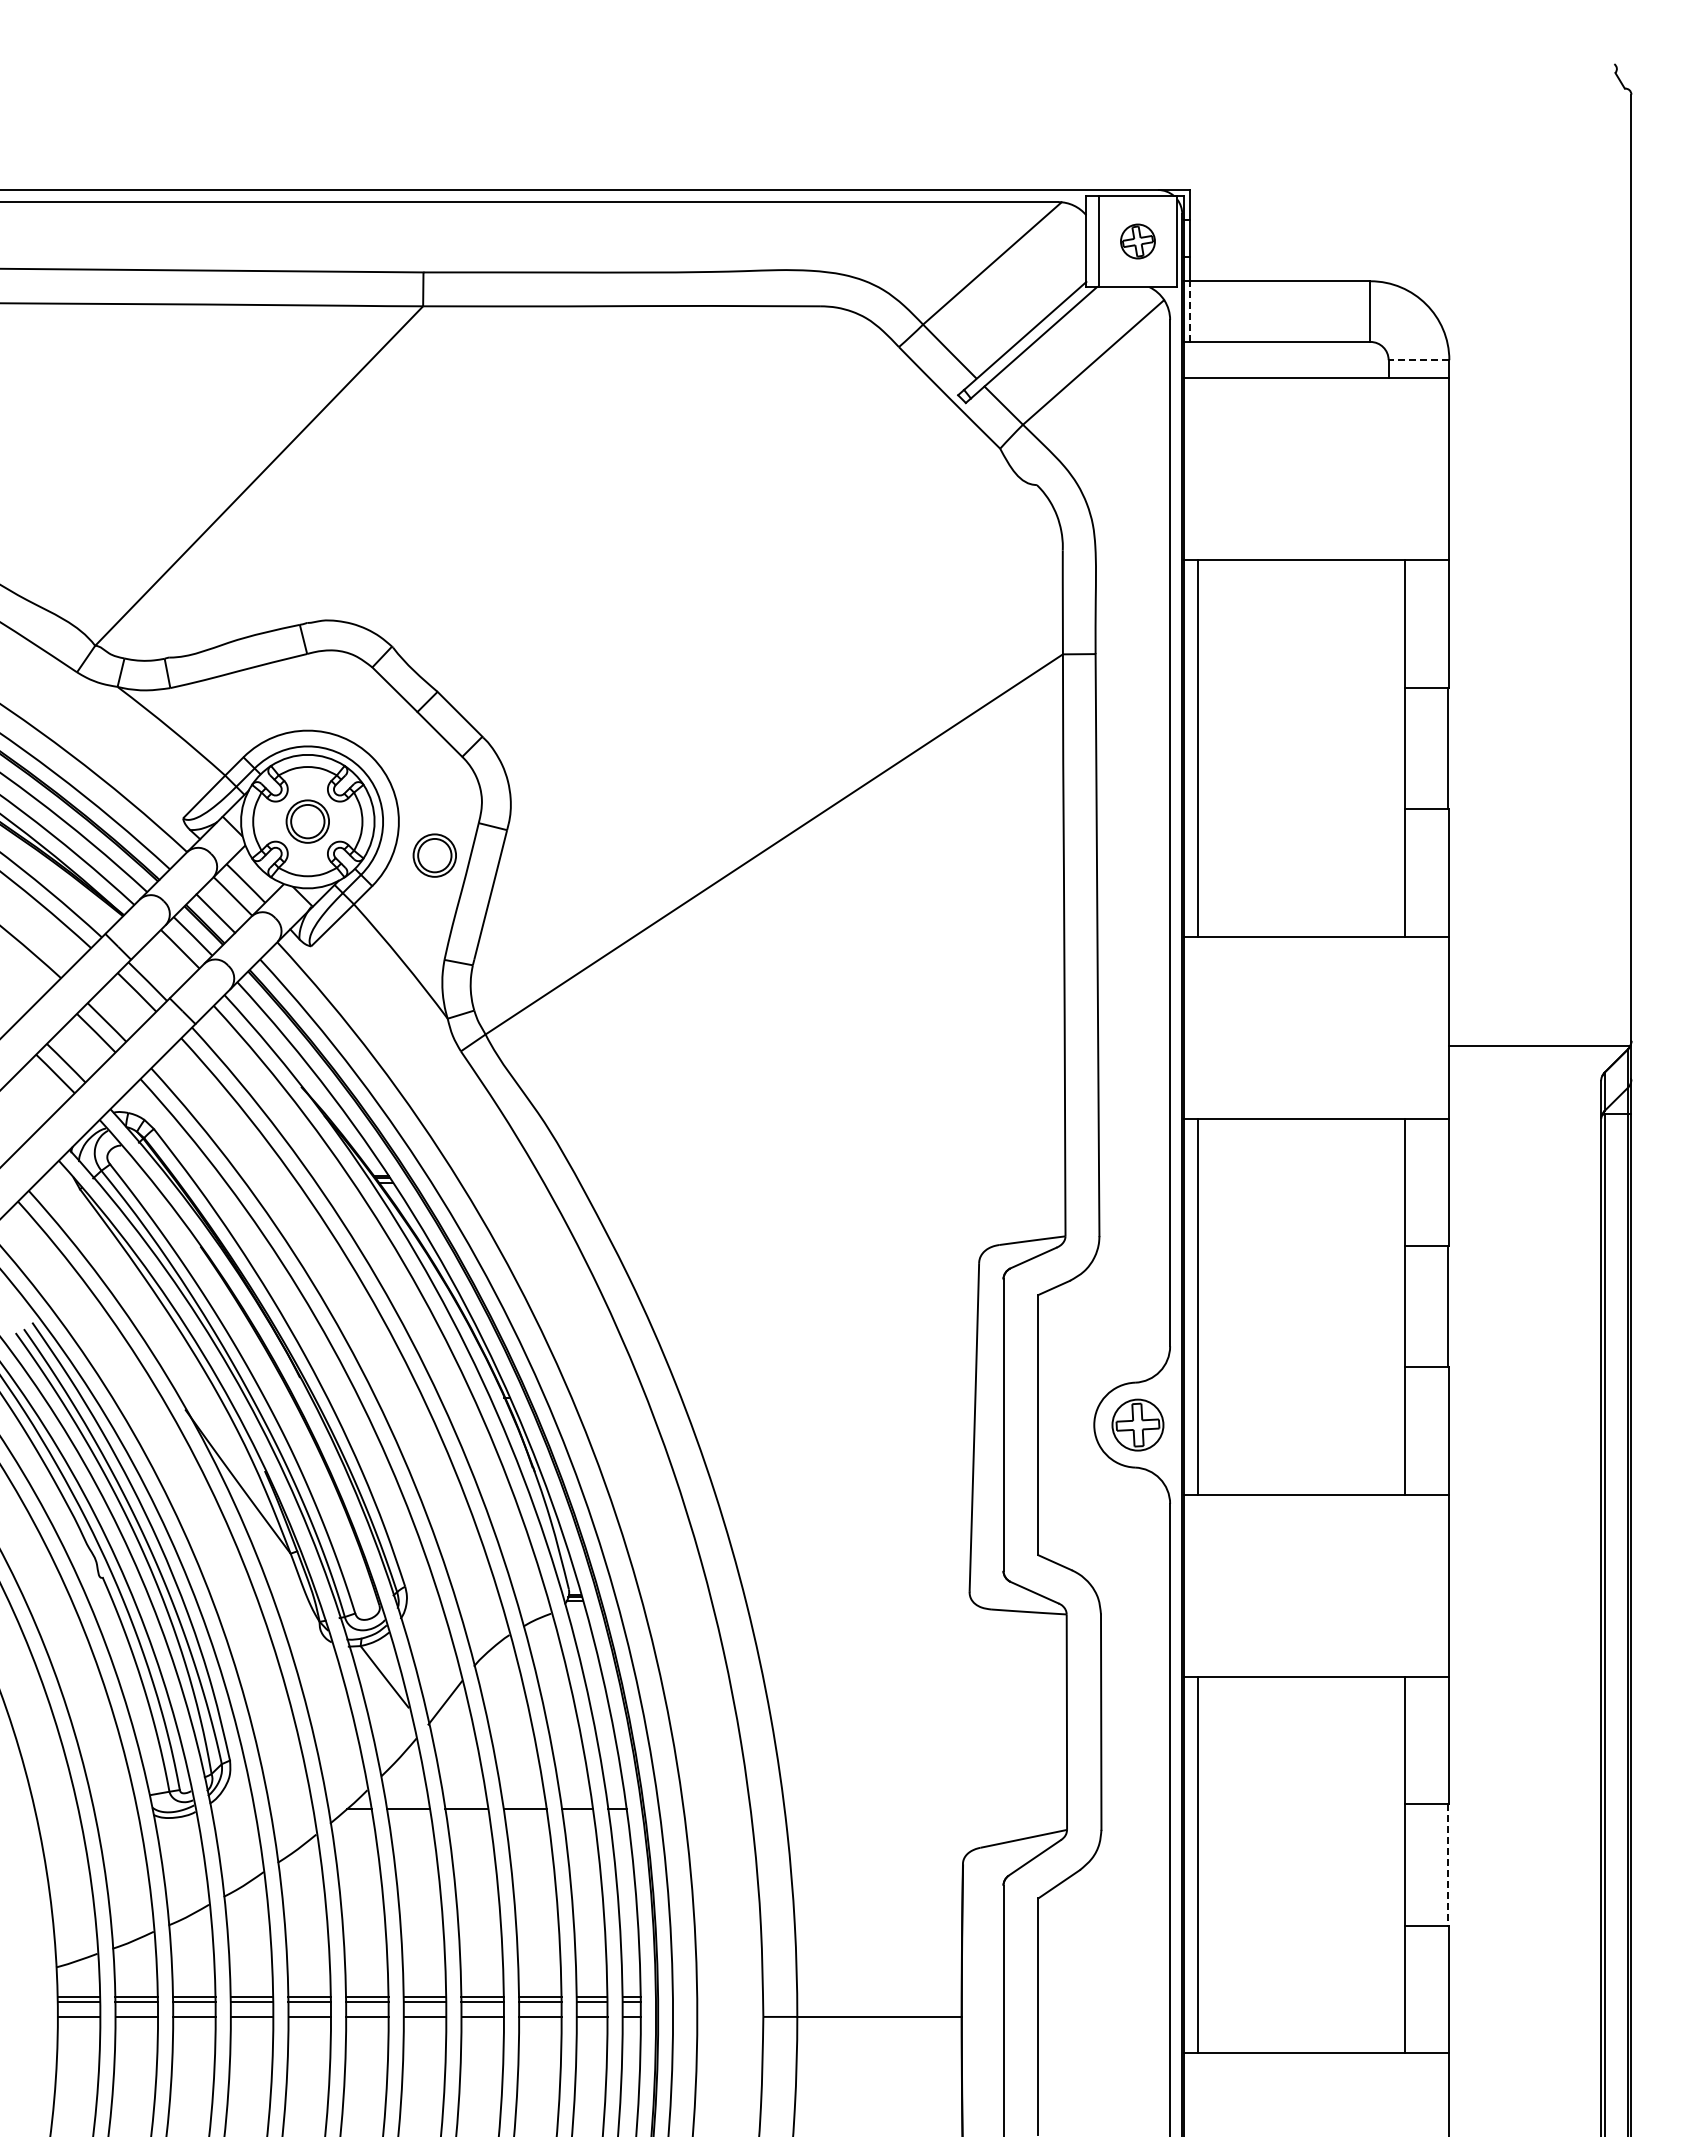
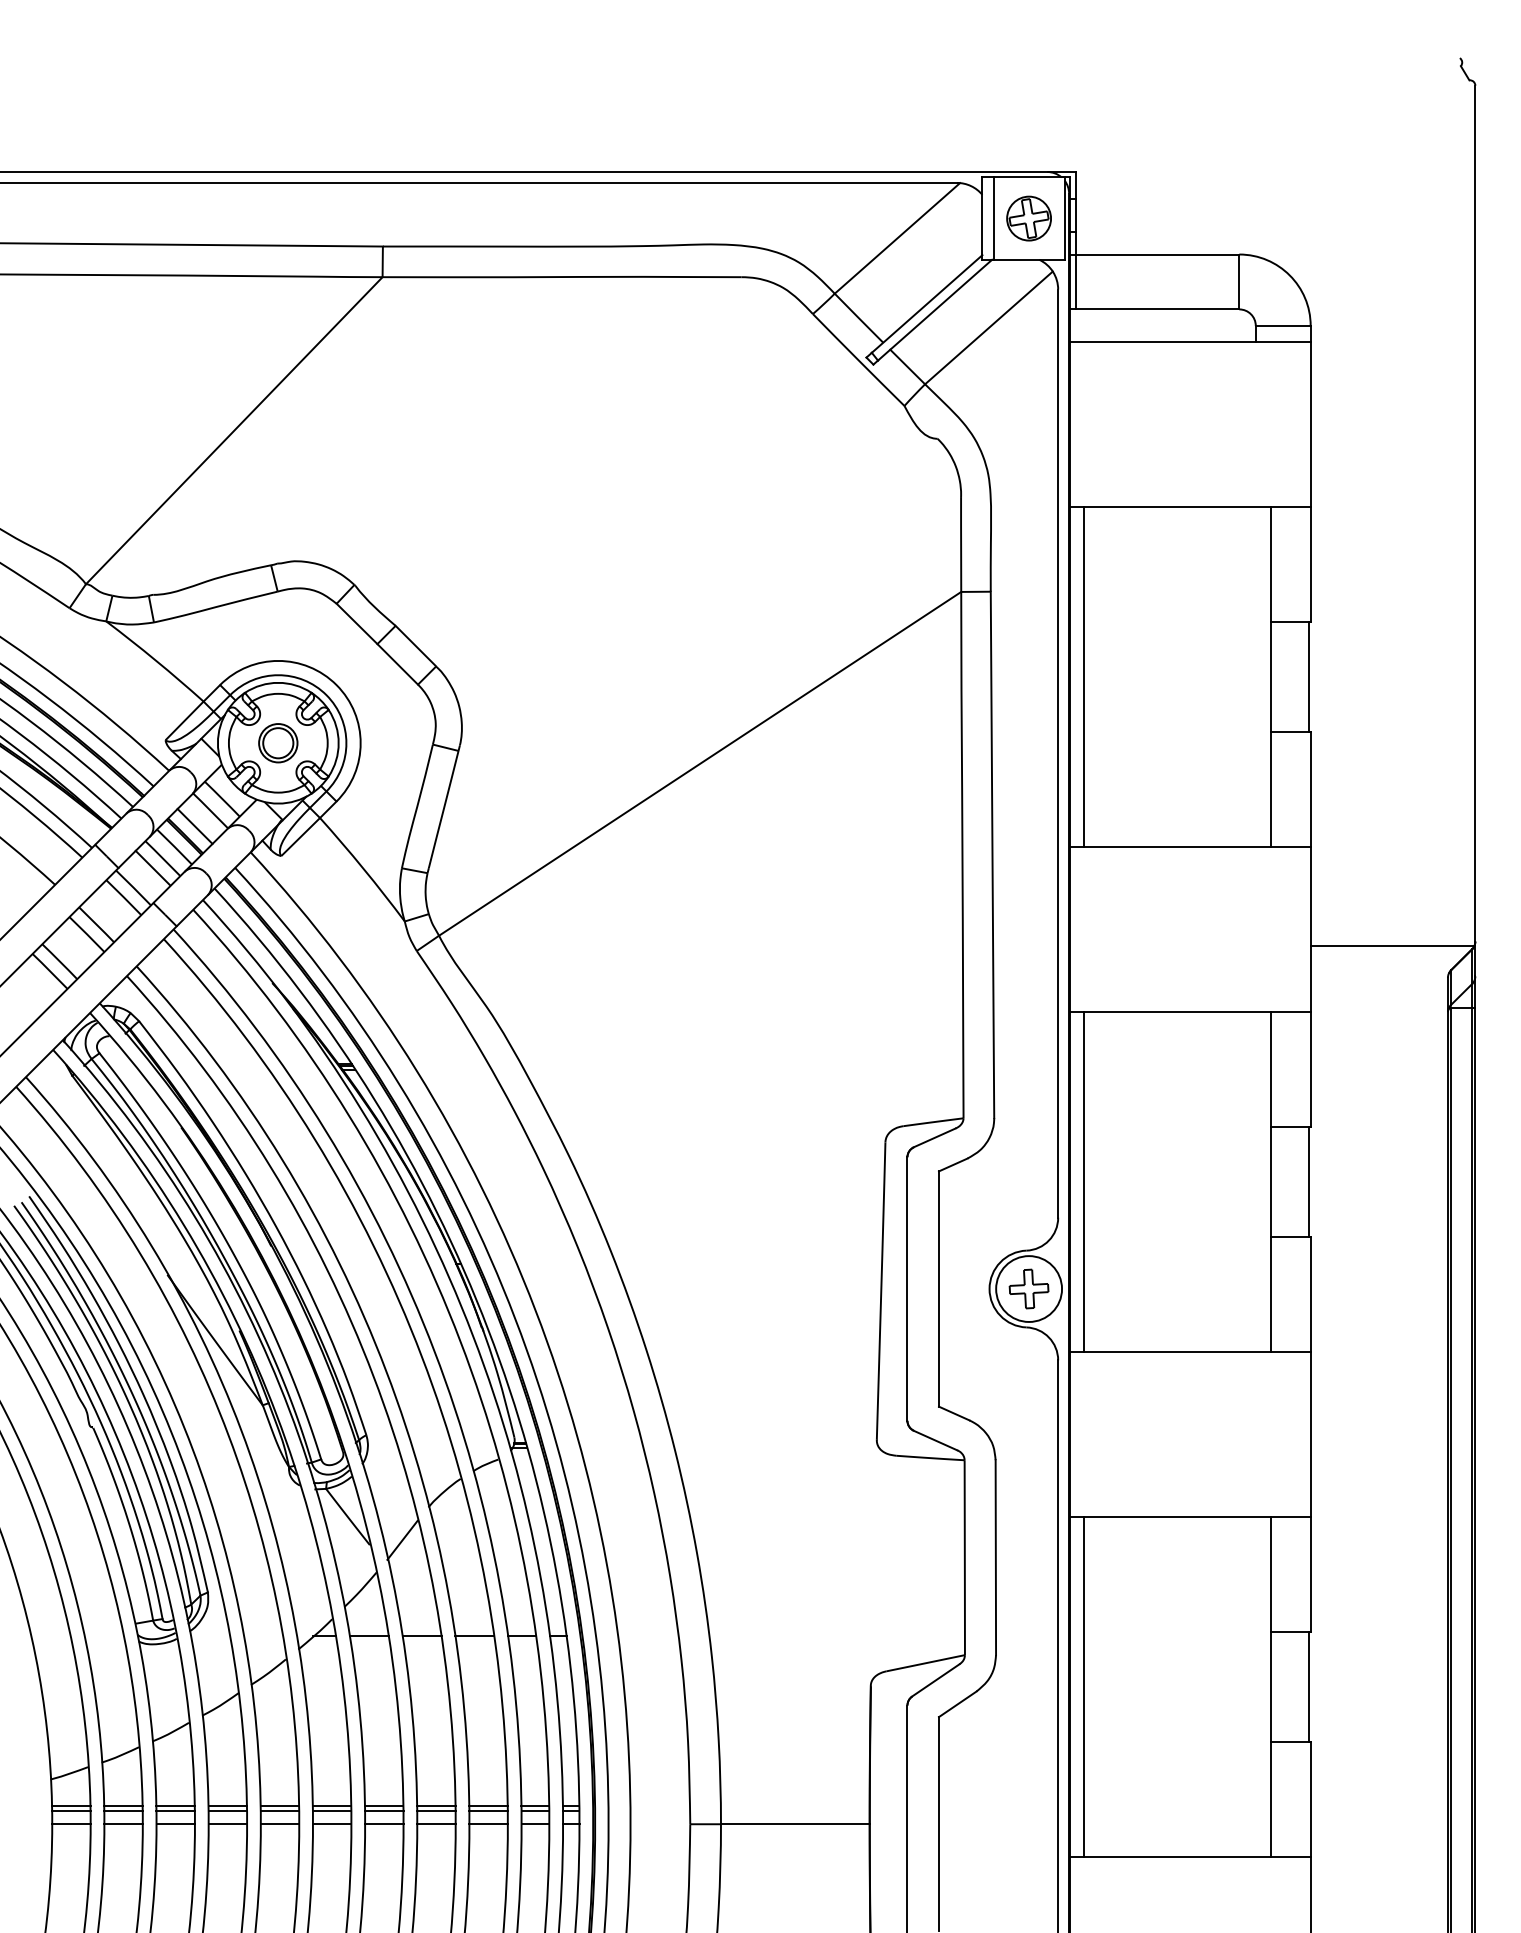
part: (1137, 241) -> (1028, 218), size x1.43
line: (1189, 311) -> (1075, 281), dashed -> solid
line: (1418, 360) -> (1282, 326), dashed -> solid
part: (434, 855) -> (392, 773), removed
line: (169, 959) -> (153, 867), added
circle: (1137, 1424) -> (1028, 1288), size x1.43
line: (1447, 1865) -> (1309, 1687), dashed -> solid

